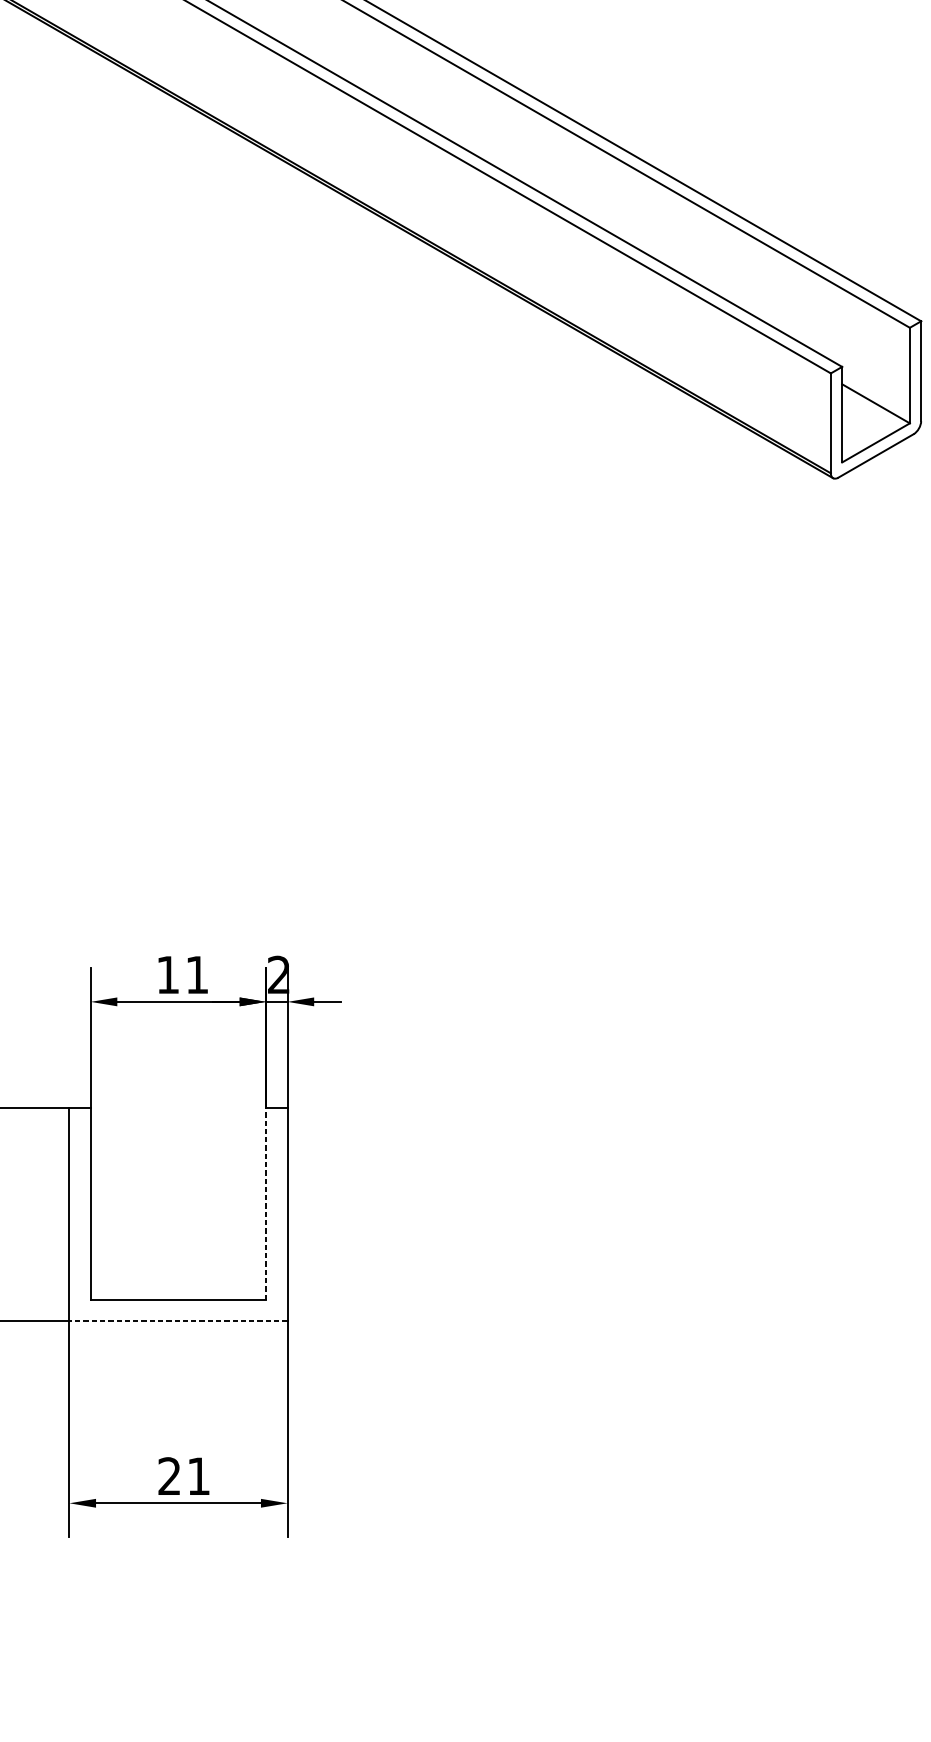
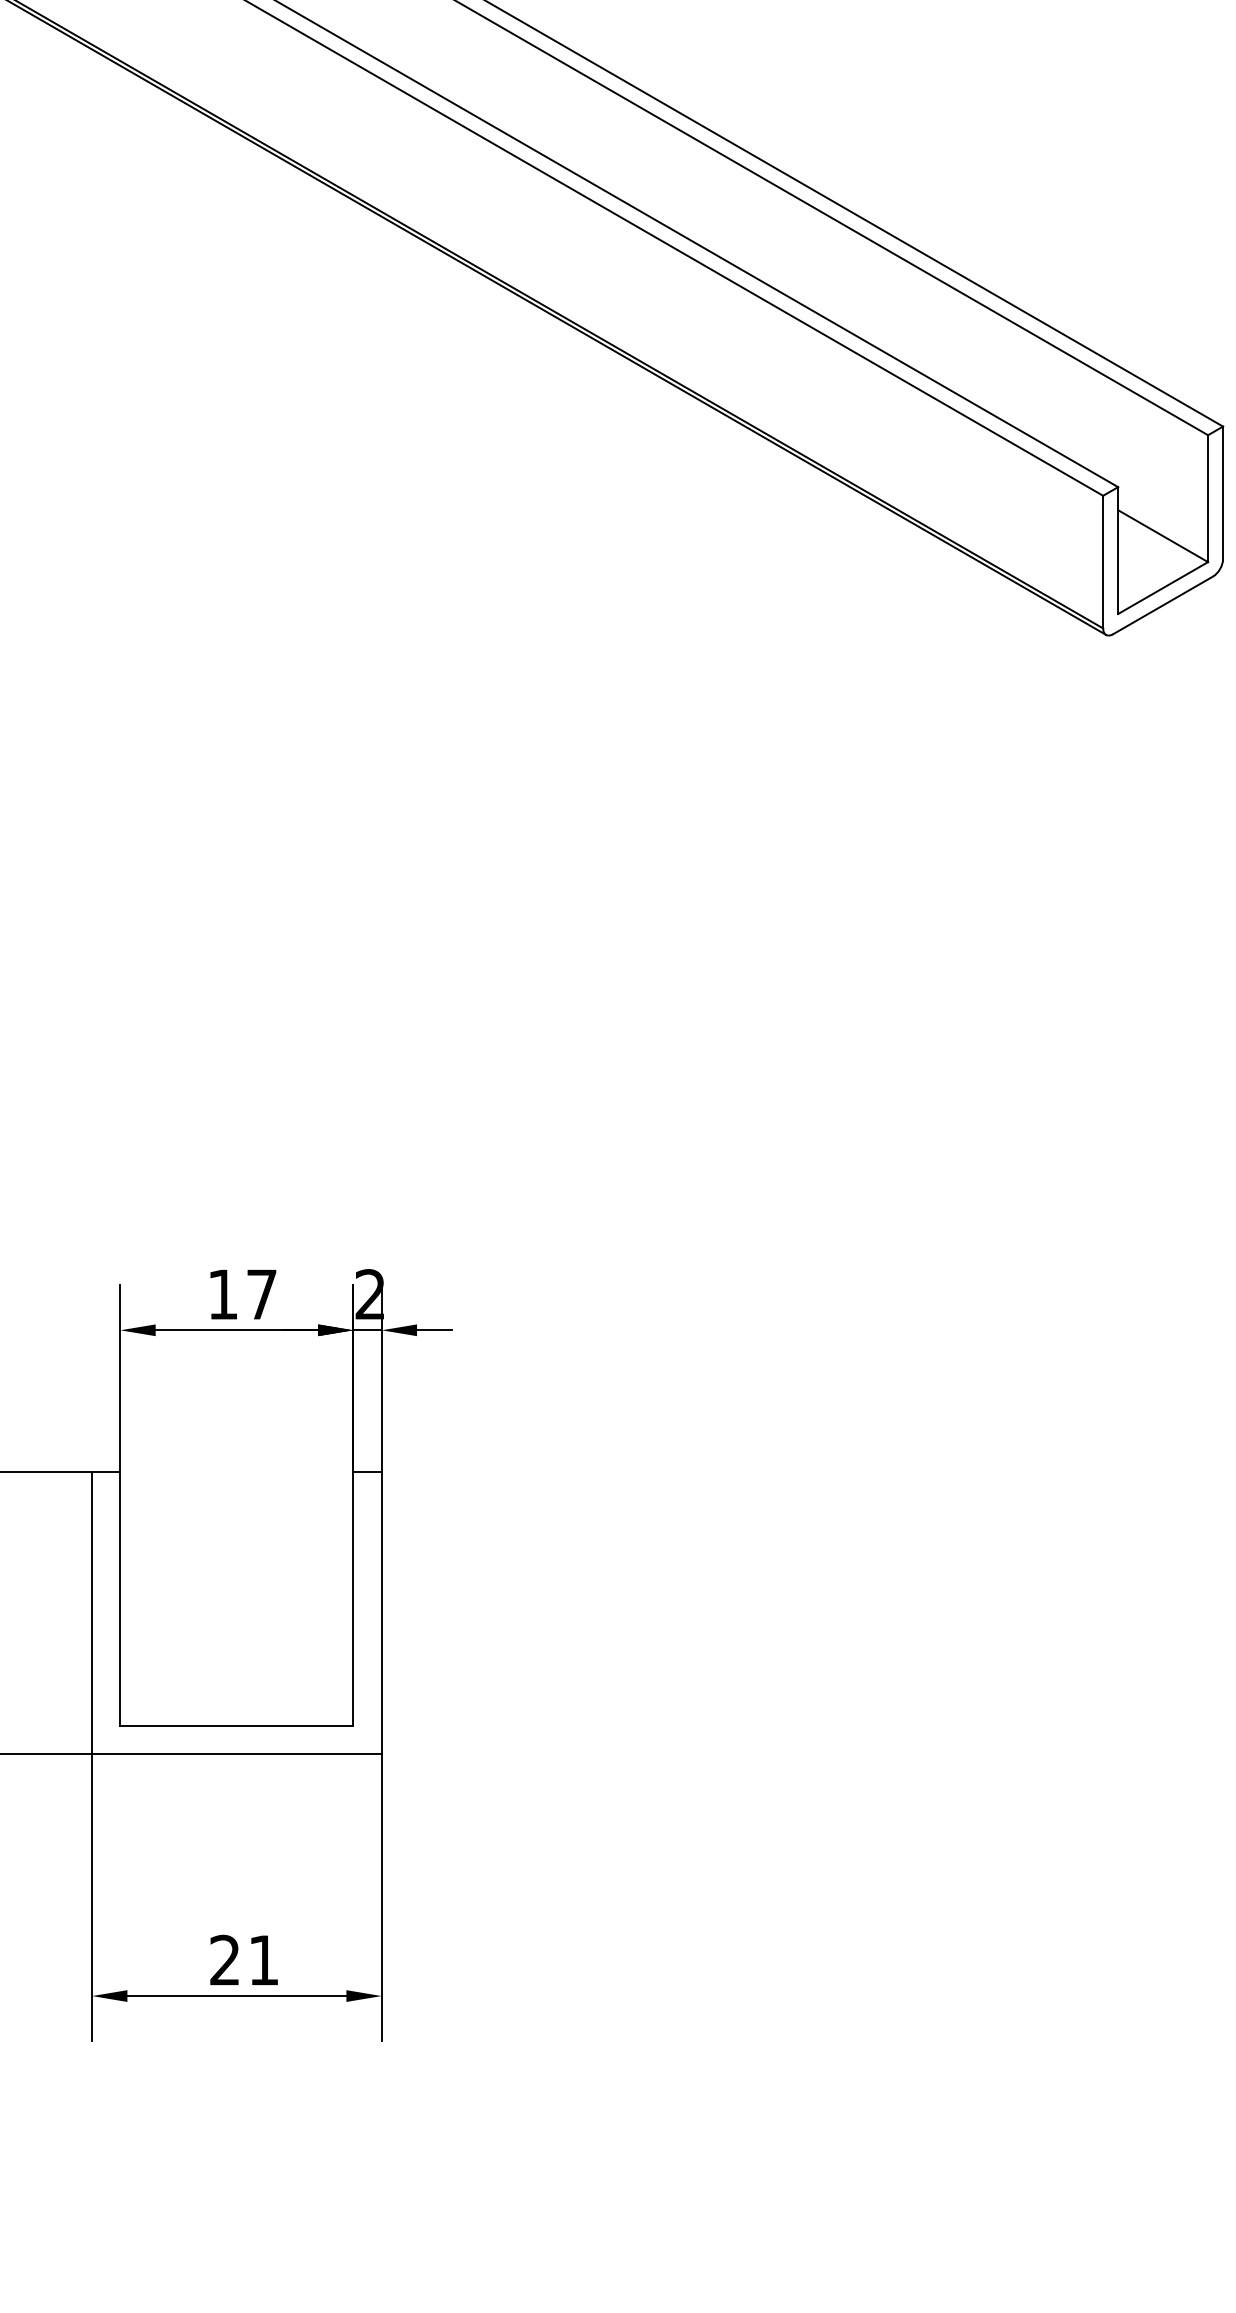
text: (197, 974) -> (261, 1294), 11 -> 17
line: (266, 1203) -> (353, 1598), dashed -> solid
line: (178, 1321) -> (236, 1754), dashed -> solid

